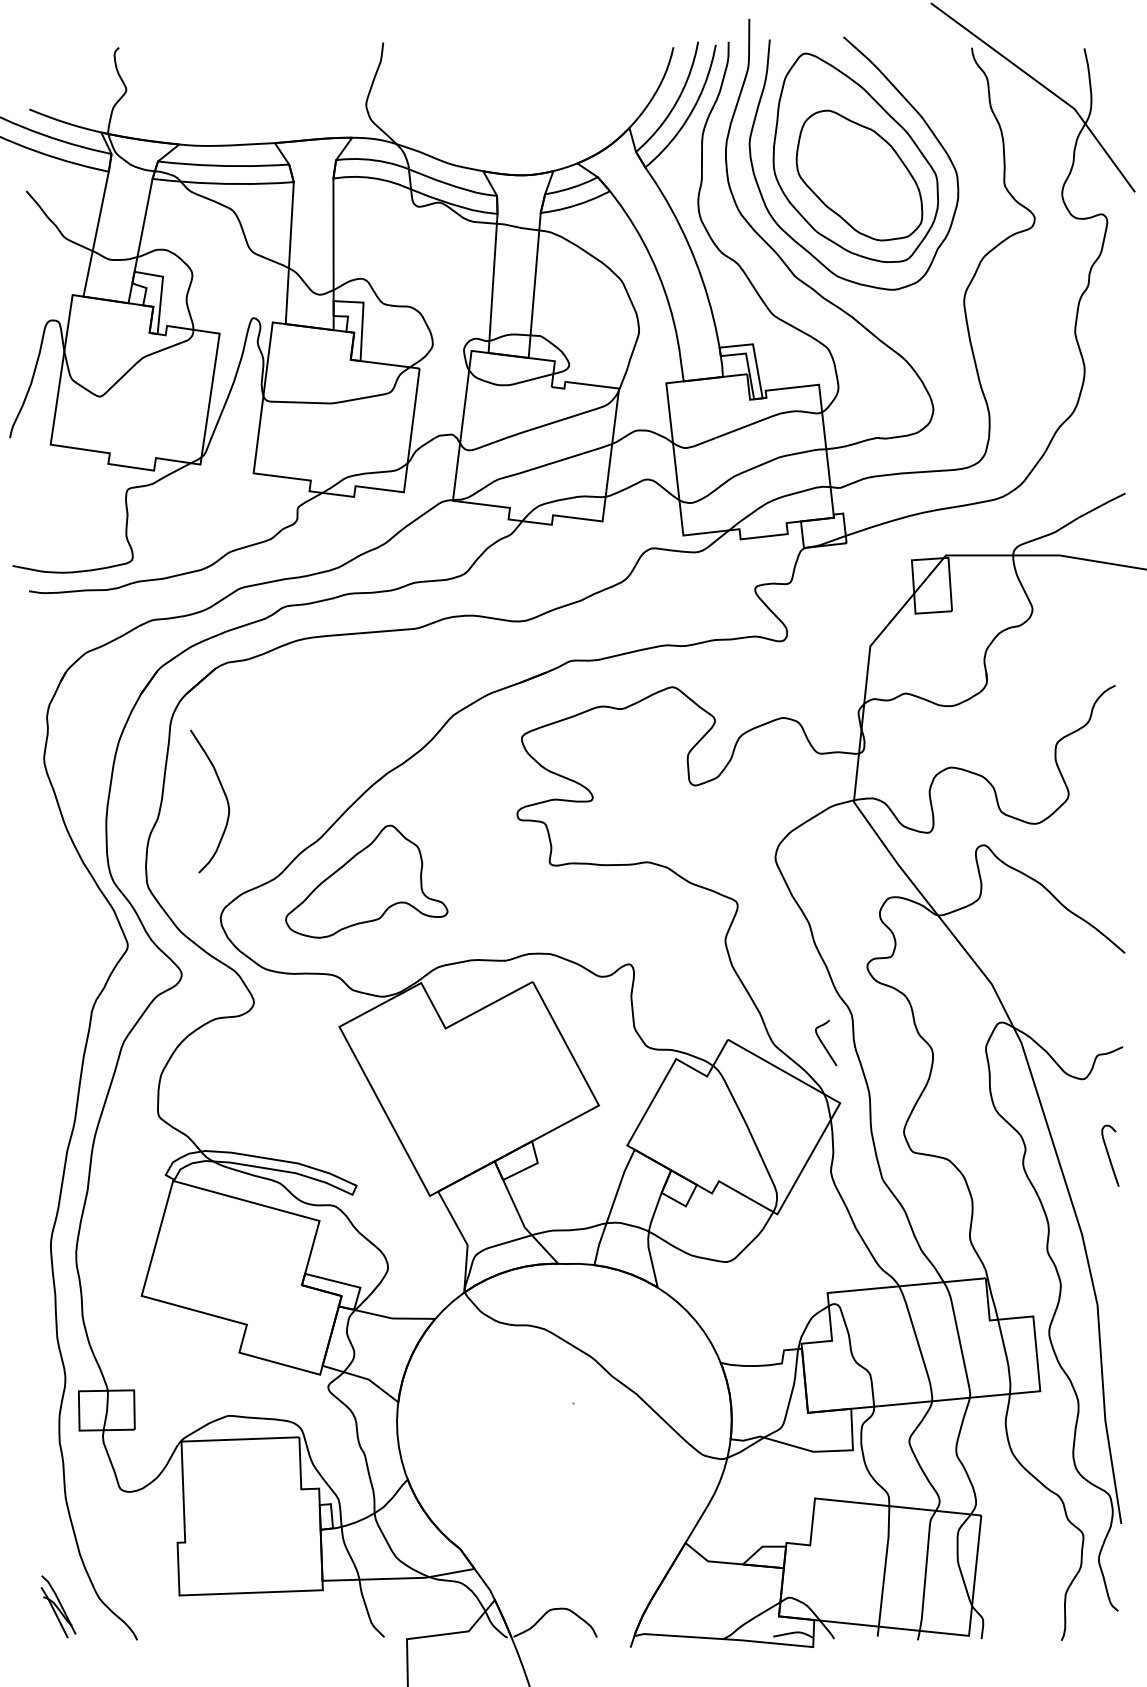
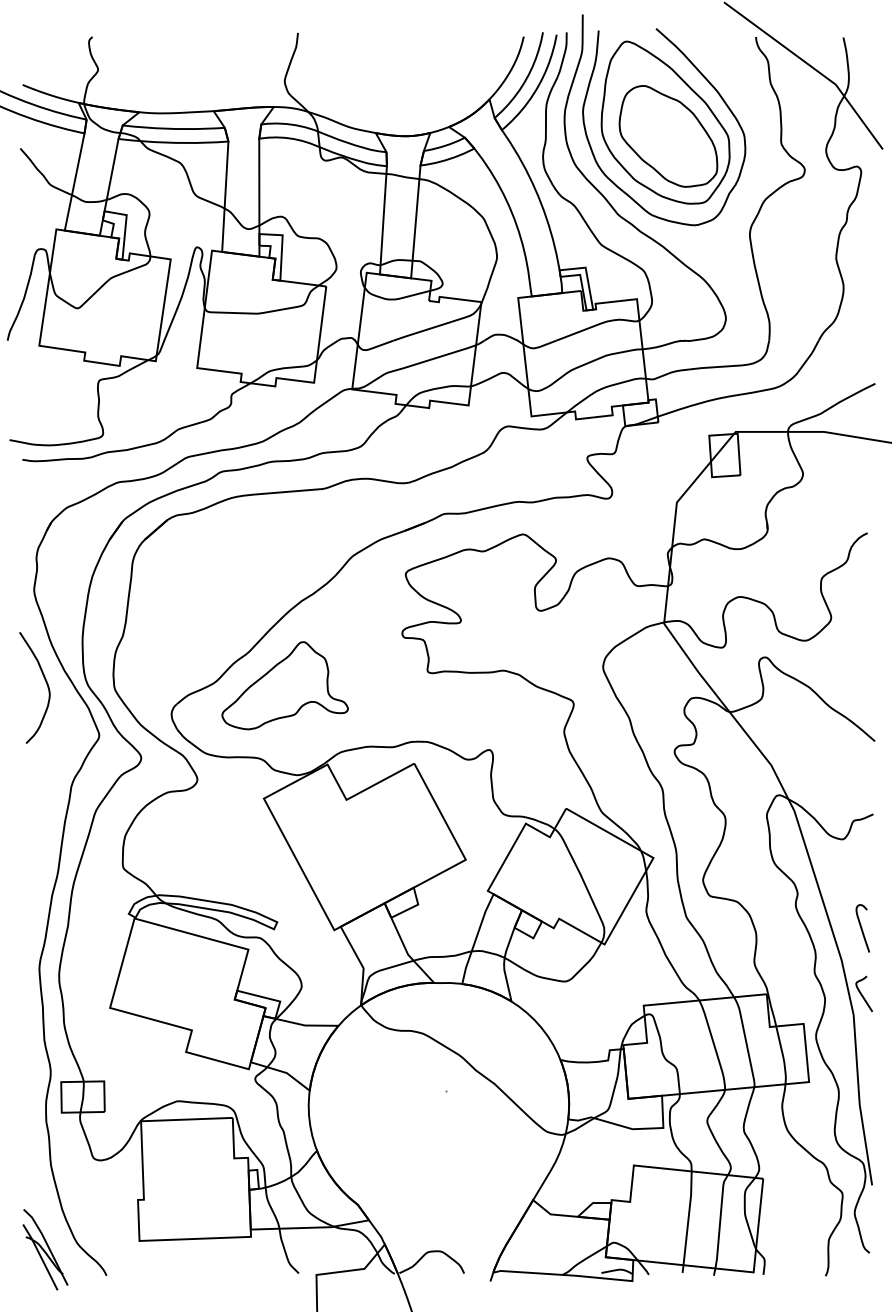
curve: (224, 795) -> (46, 683), moved
curve: (824, 1044) -> (862, 995), moved
curve: (1109, 1155) -> (862, 928), moved
part: (58, 1606) -> (45, 1249), size x1.67

